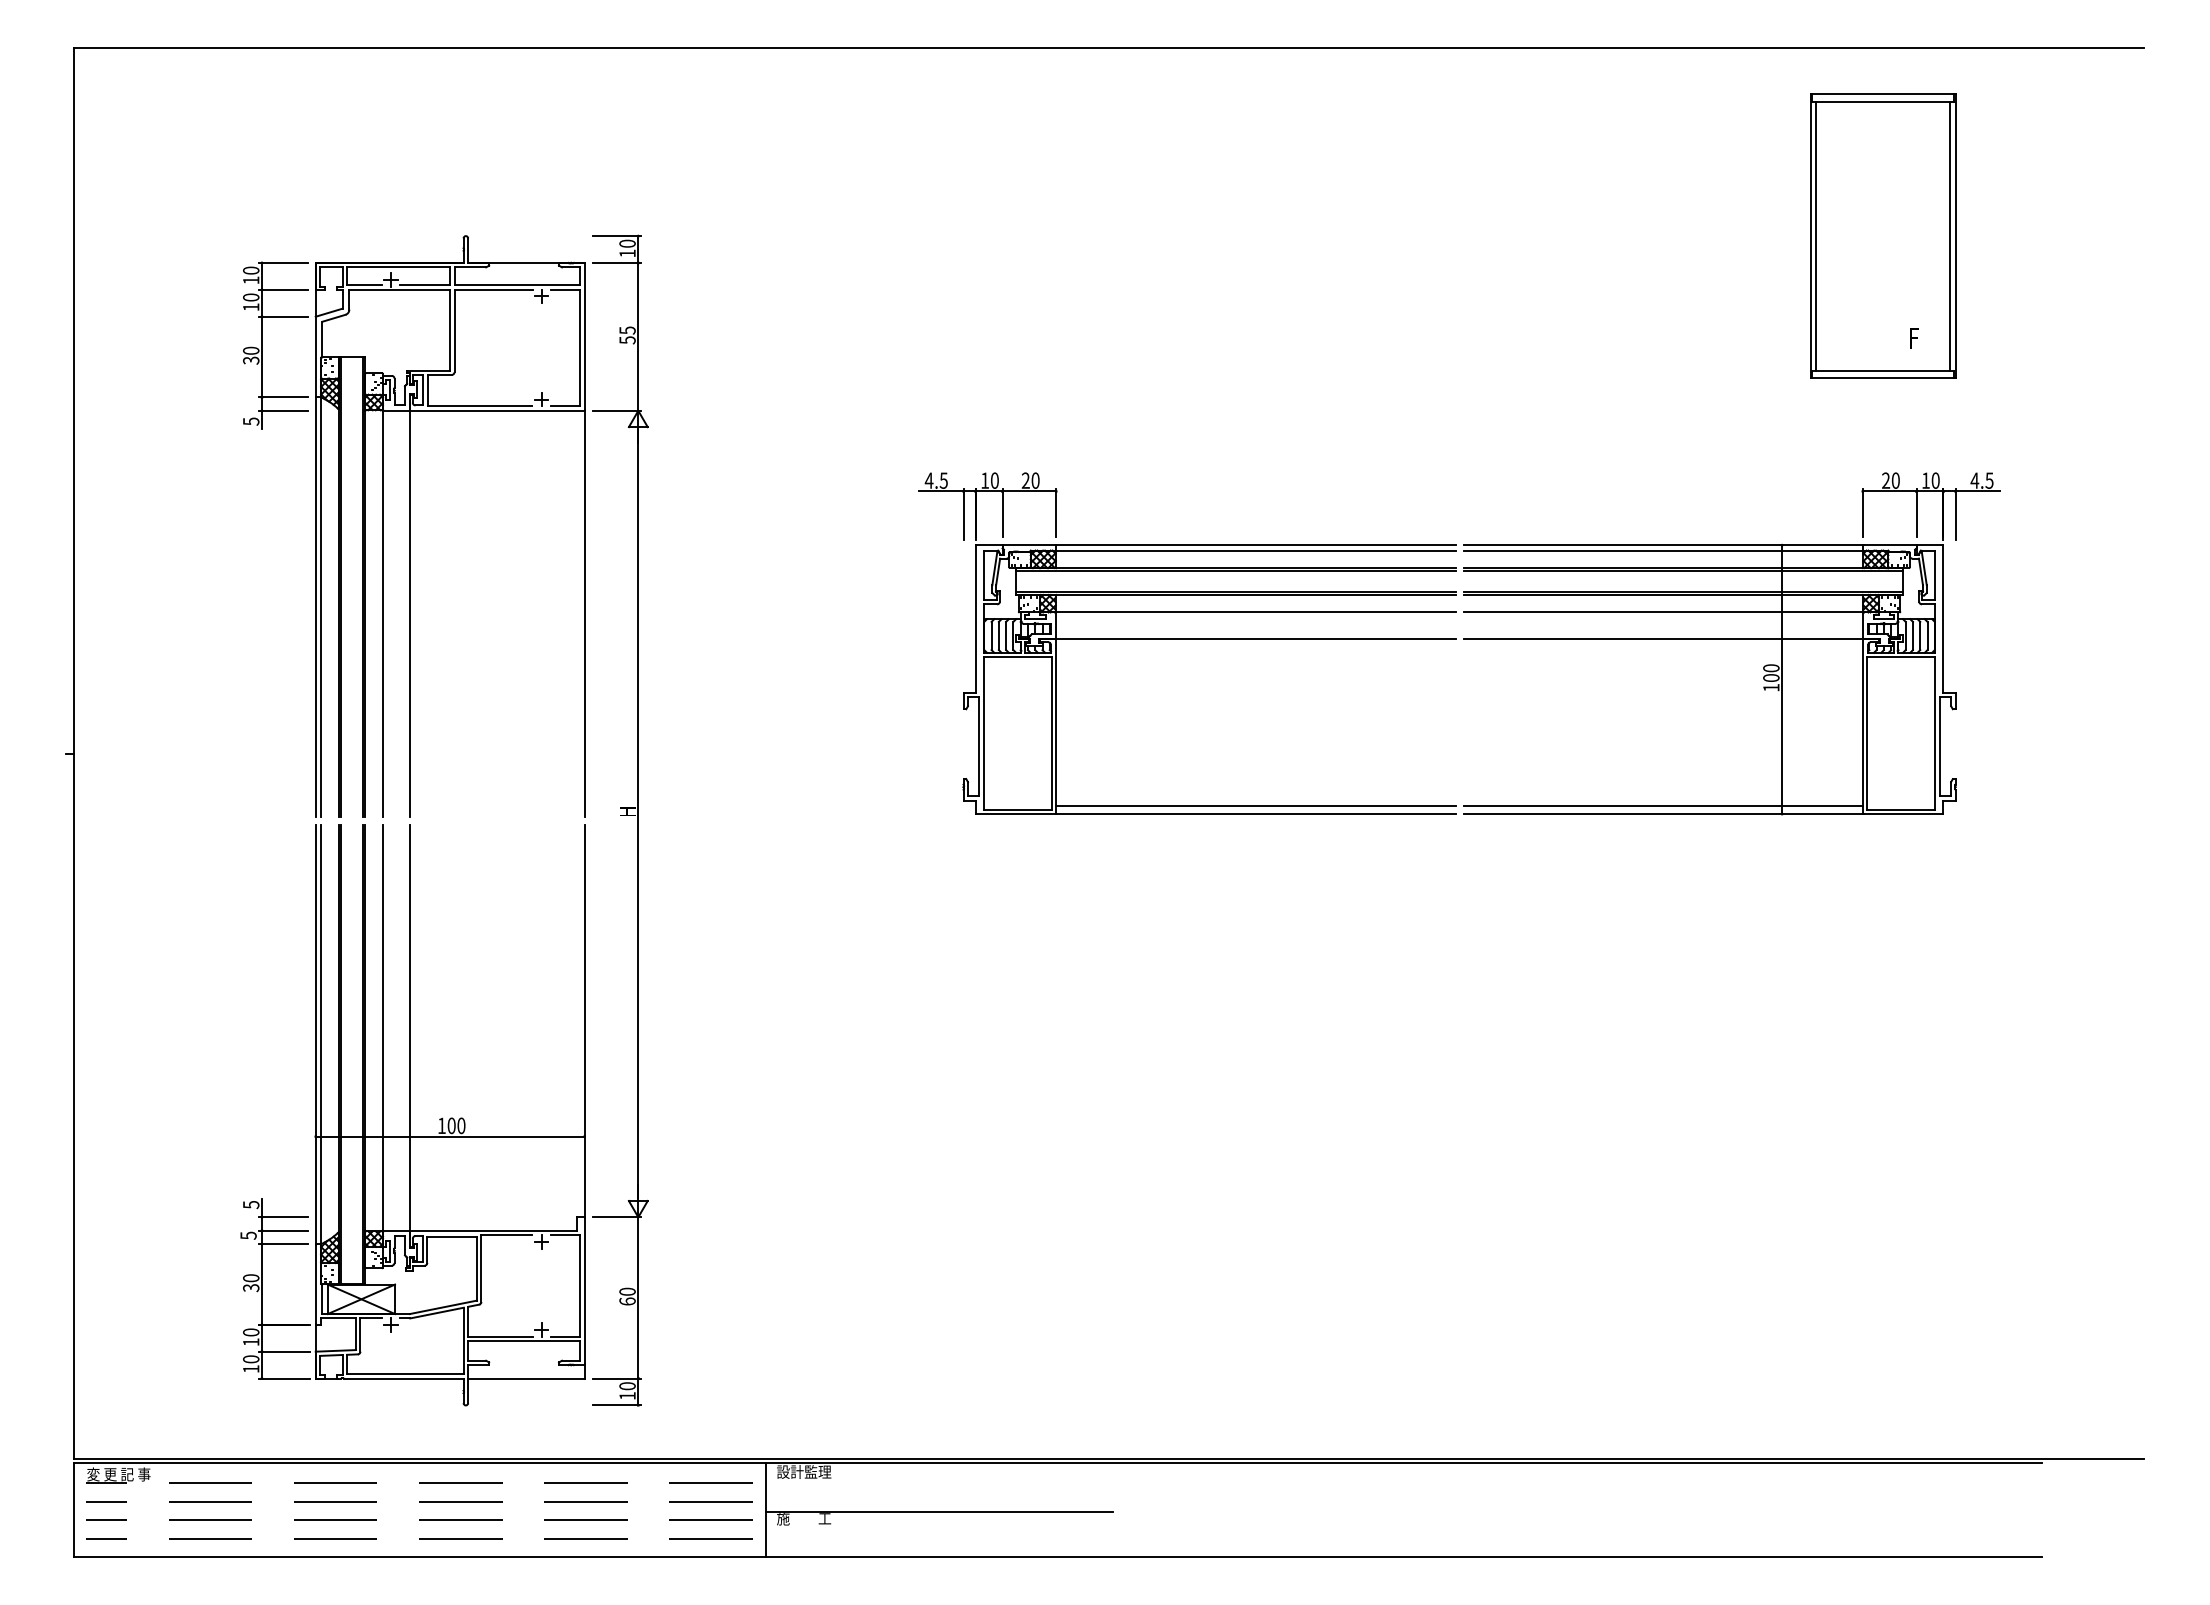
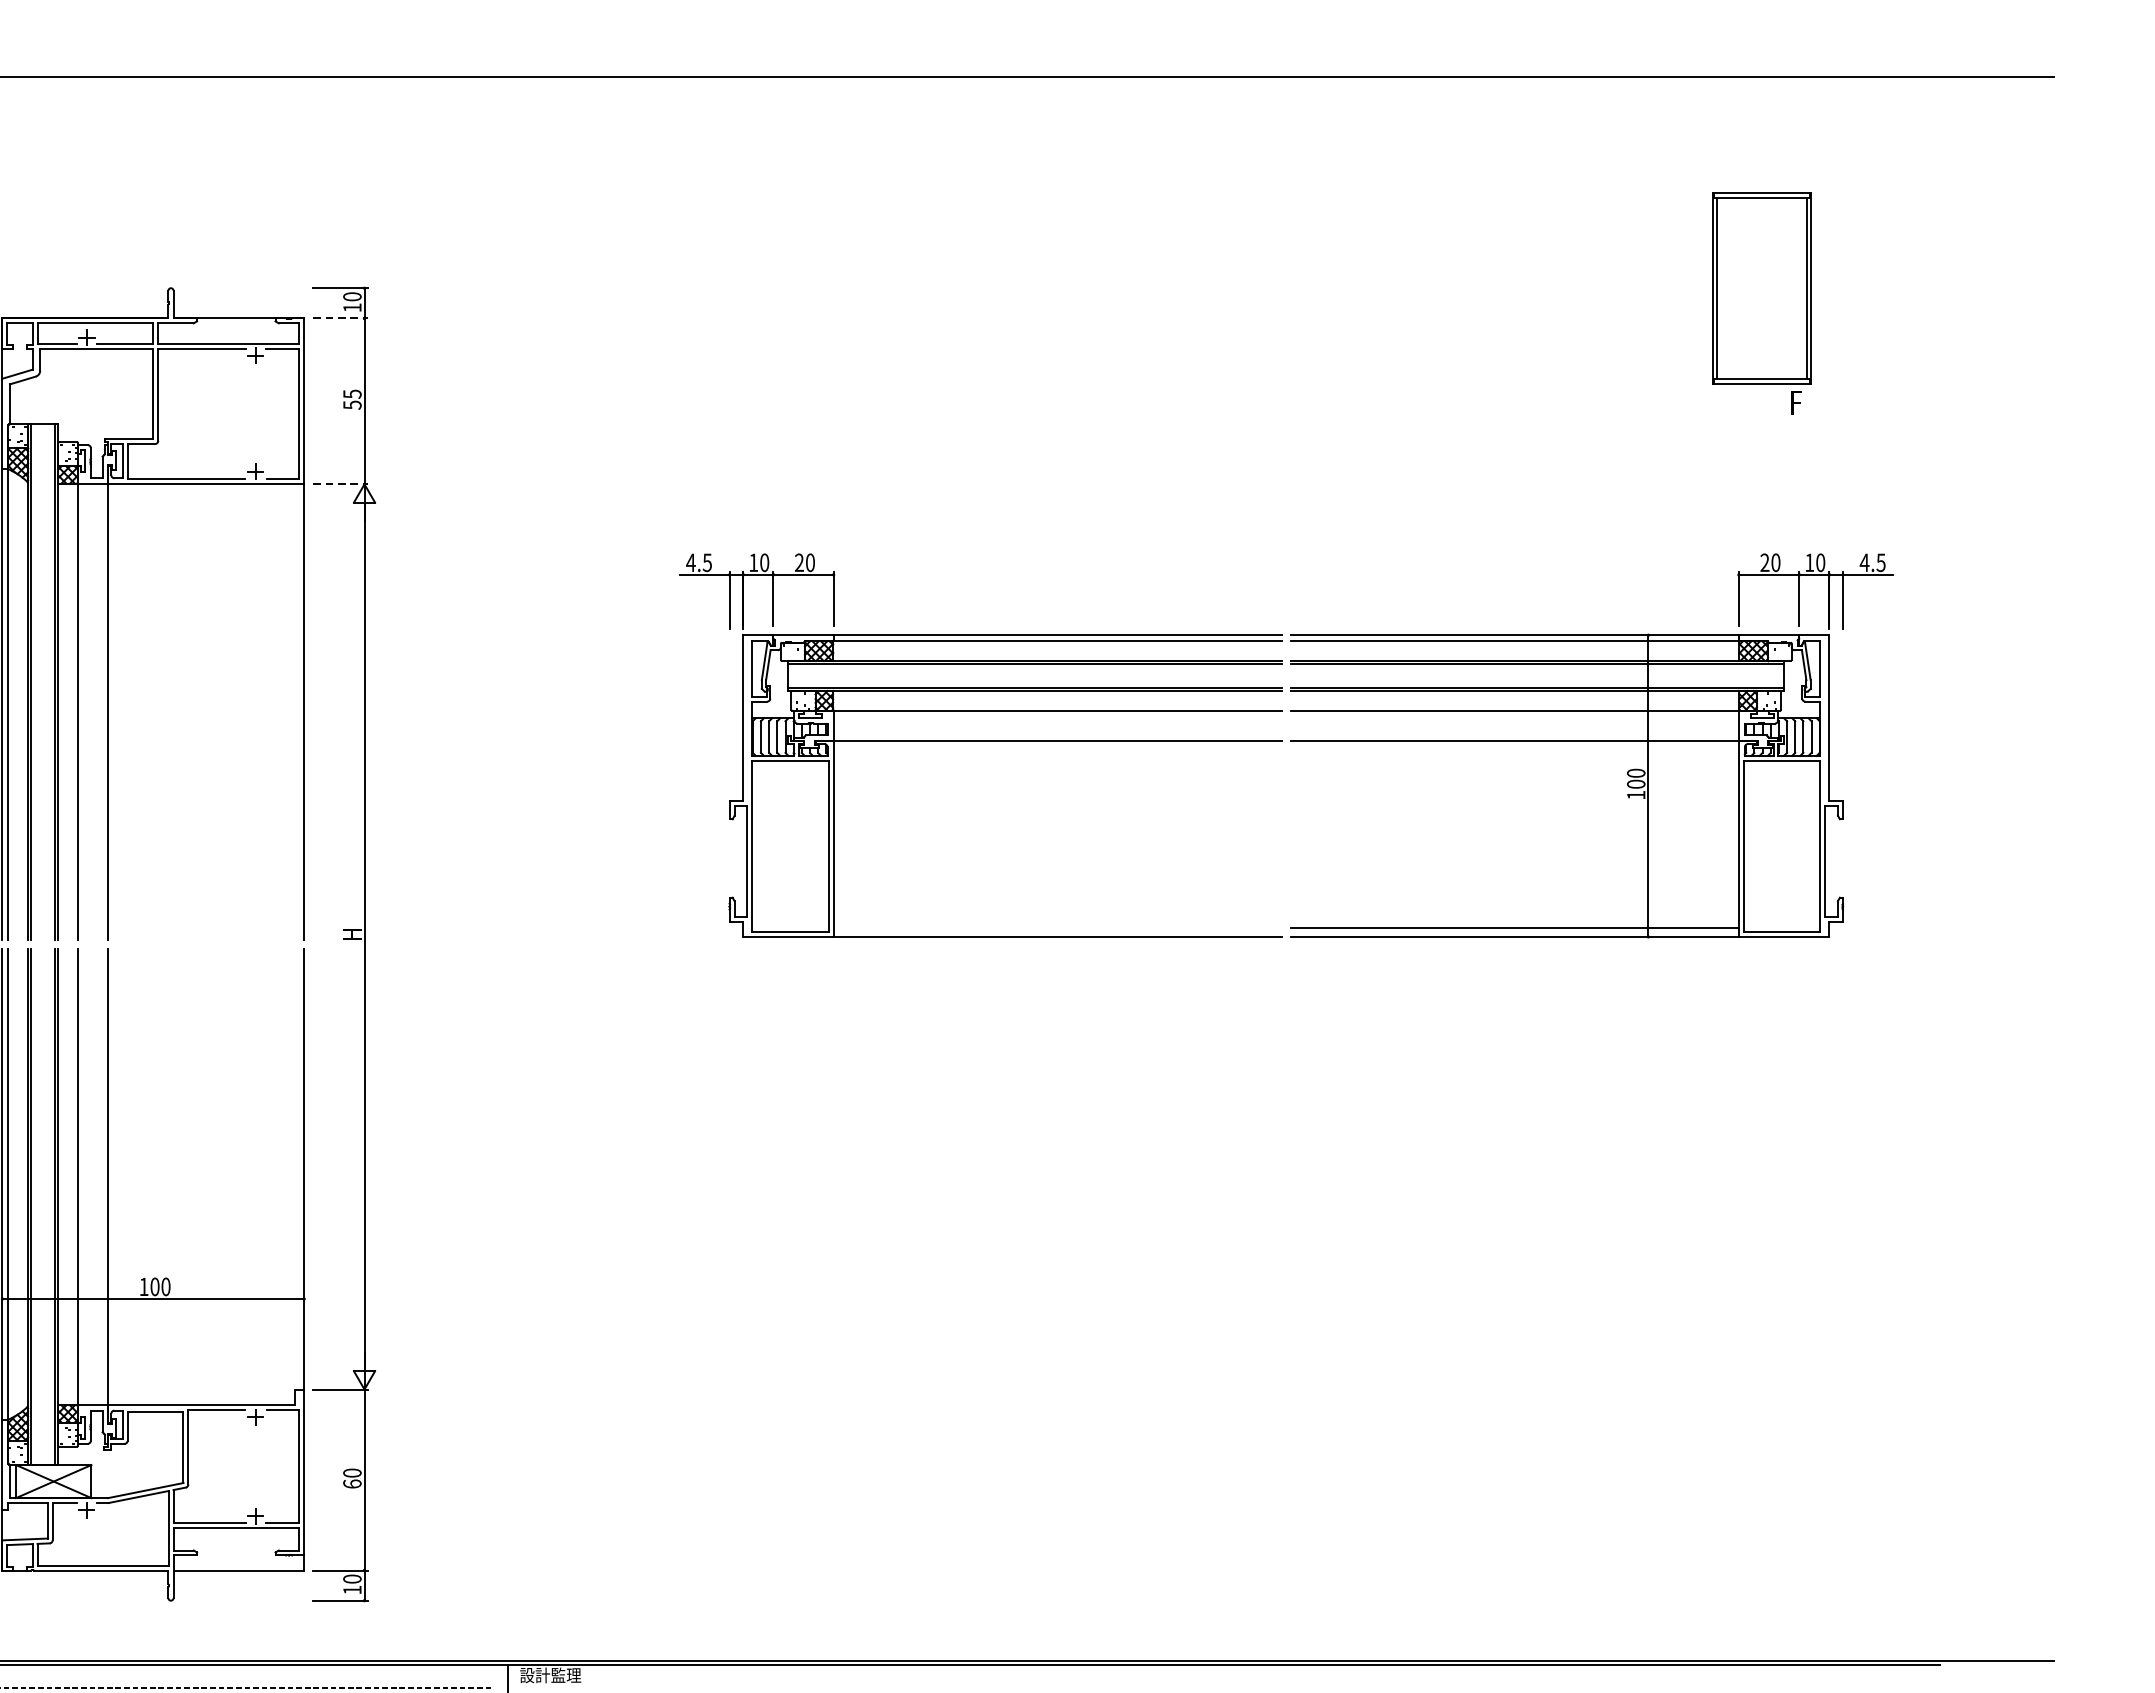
part: (1883, 235) -> (1762, 287), size x0.6
line: (617, 262) -> (341, 317), solid -> dashed
line: (617, 410) -> (341, 483), solid -> dashed
line: (1255, 805) -> (1057, 927), removed

